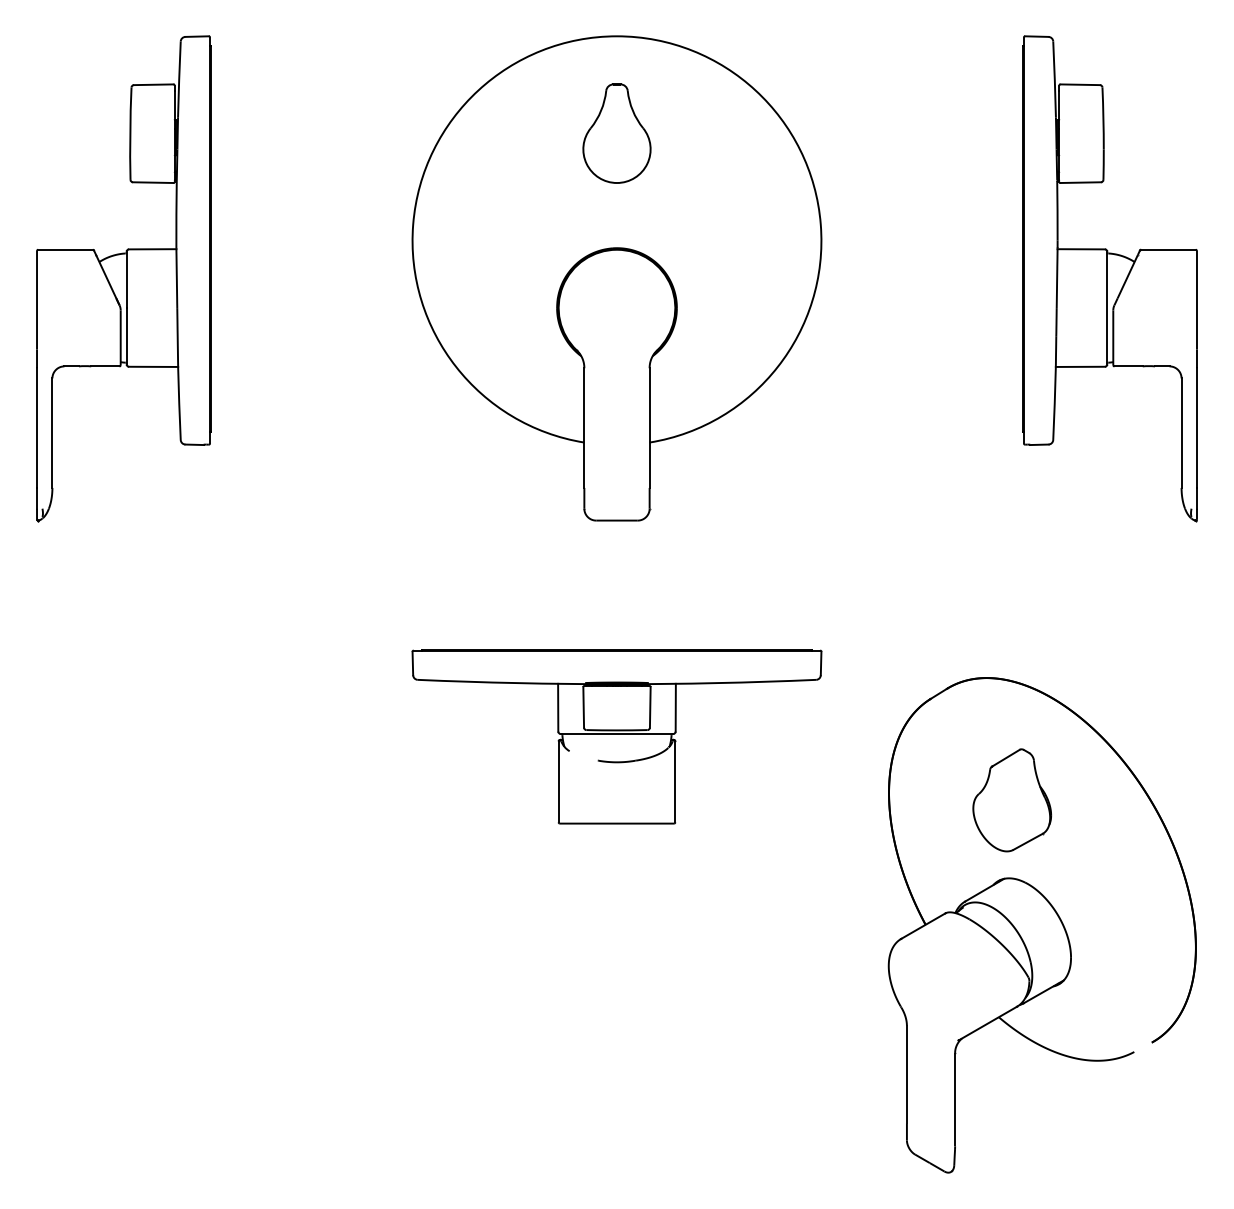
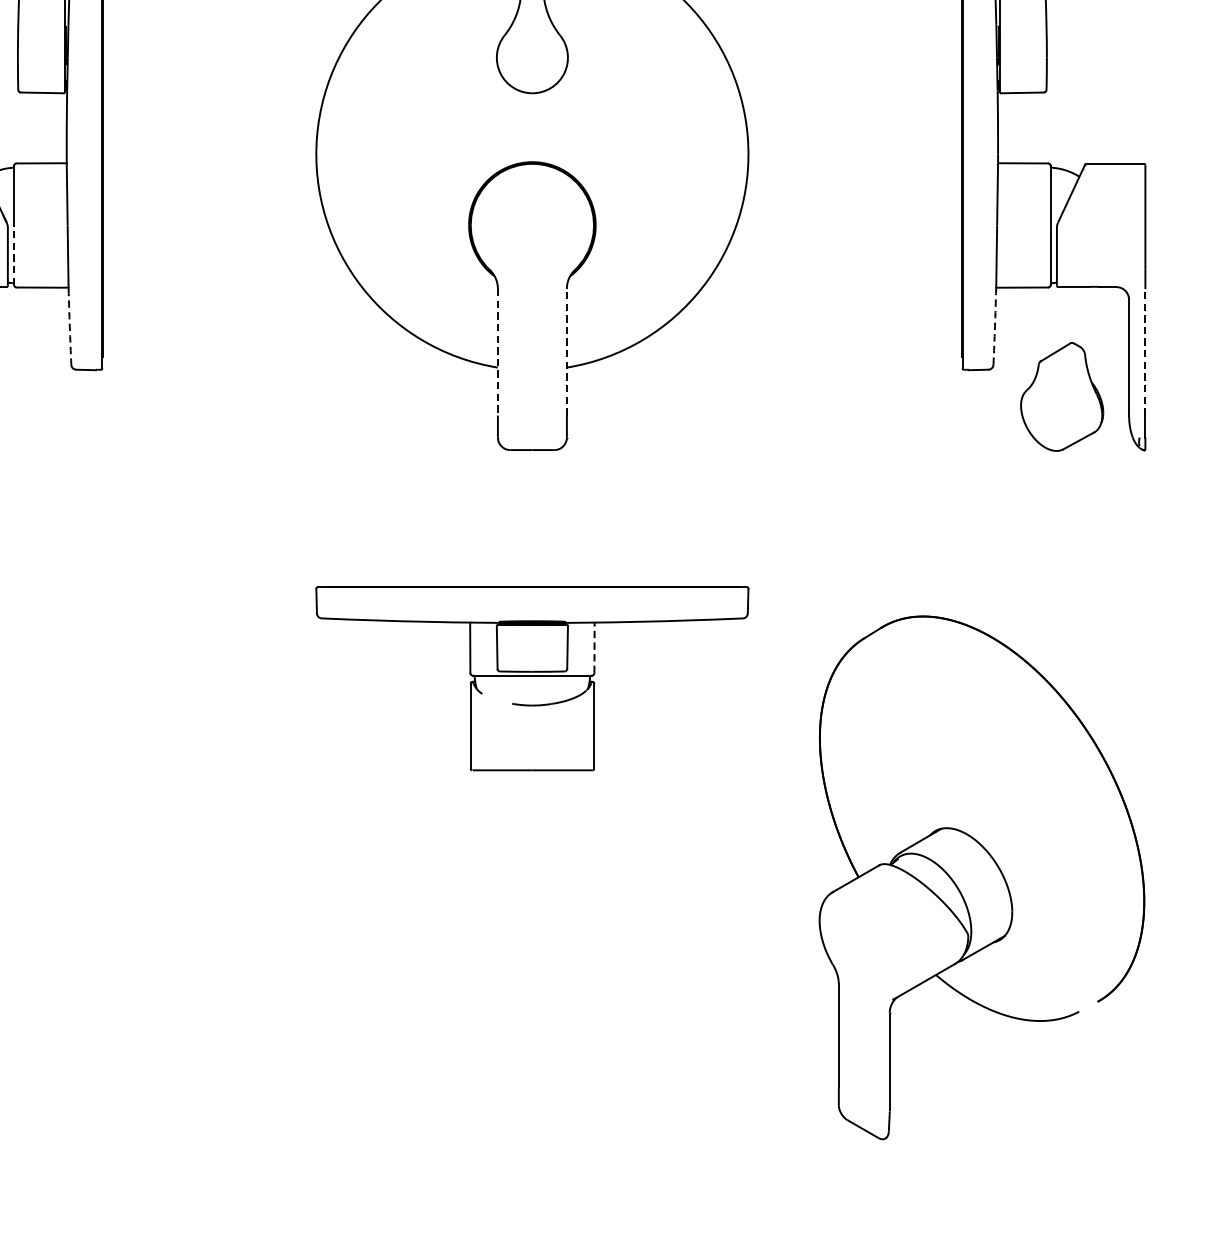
line: (126, 335) -> (13, 254), solid -> dashed
arc: (179, 403) -> (70, 326), solid -> dashed
arc: (1054, 403) -> (994, 326), solid -> dashed
line: (584, 428) -> (498, 352), solid -> dashed
line: (649, 428) -> (566, 352), solid -> dashed
line: (1196, 428) -> (1144, 352), solid -> dashed
line: (675, 707) -> (594, 647), solid -> dashed
part: (1011, 800) -> (1061, 397), moved

